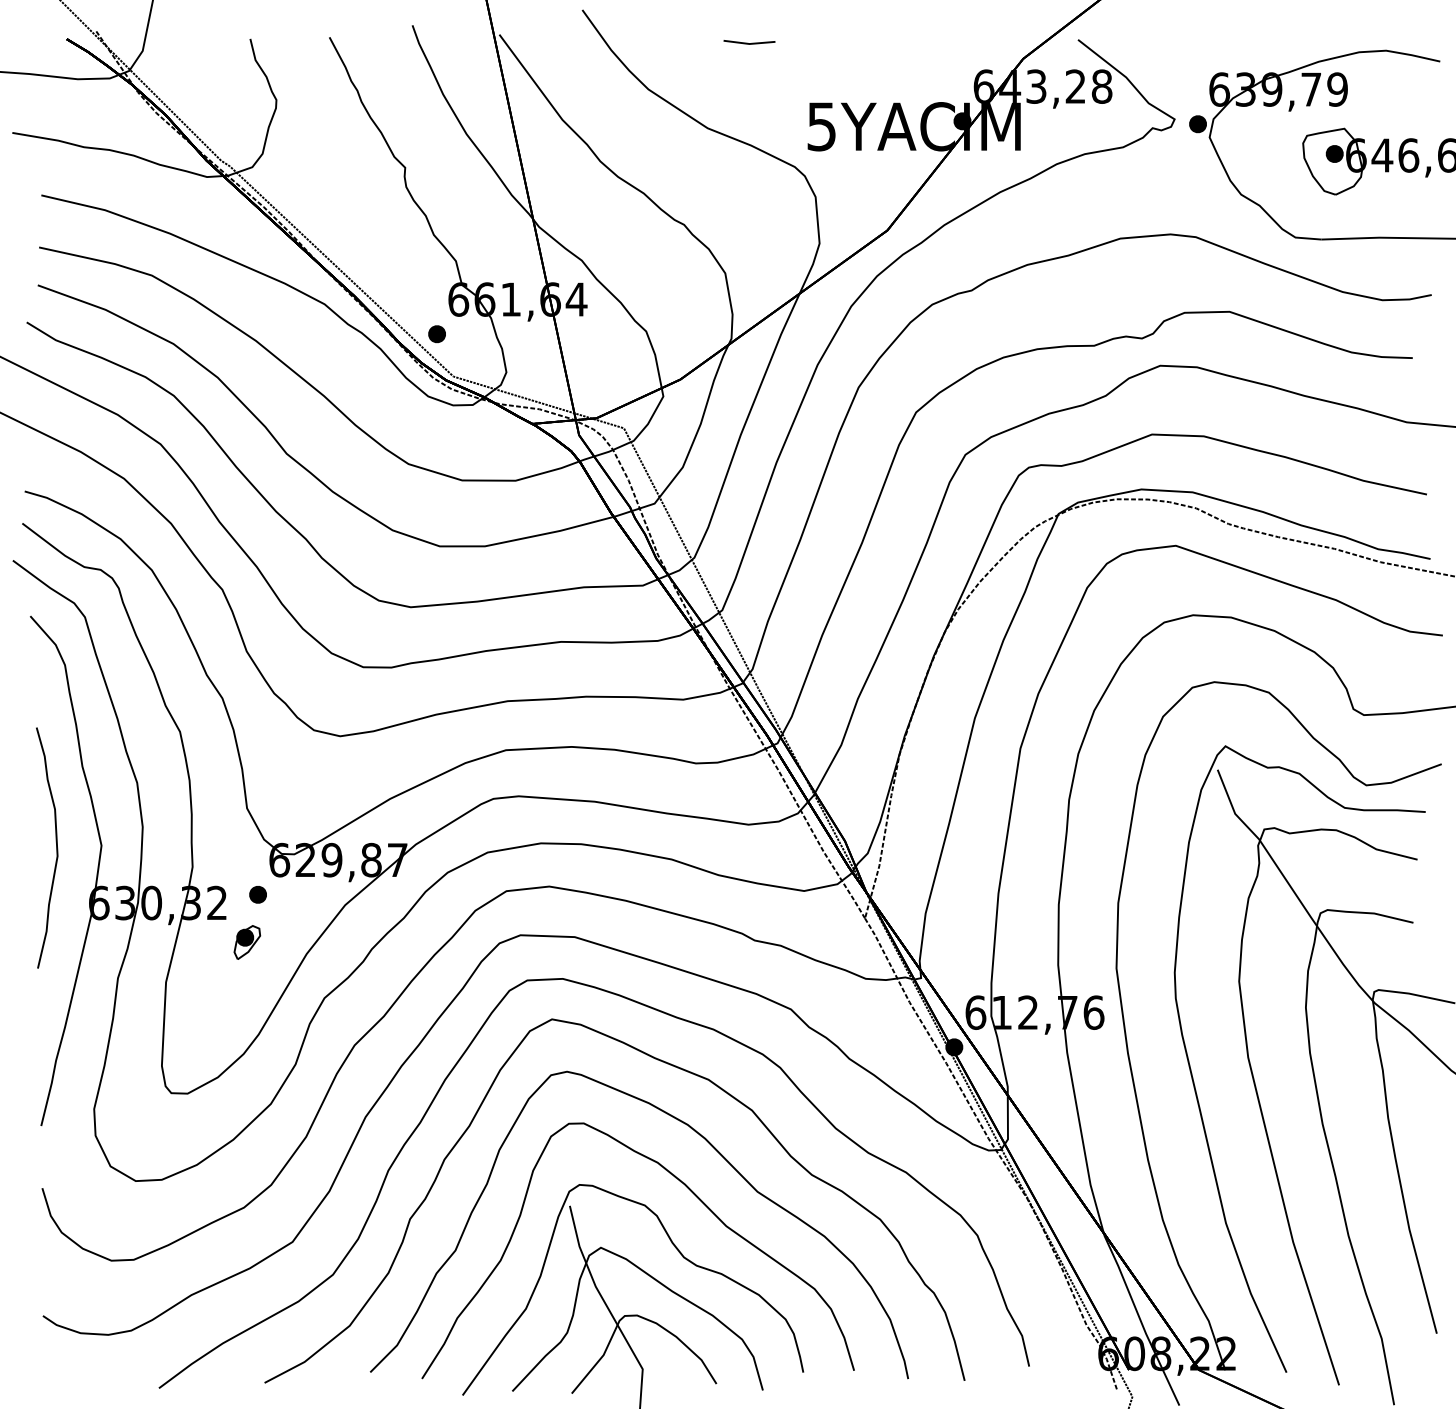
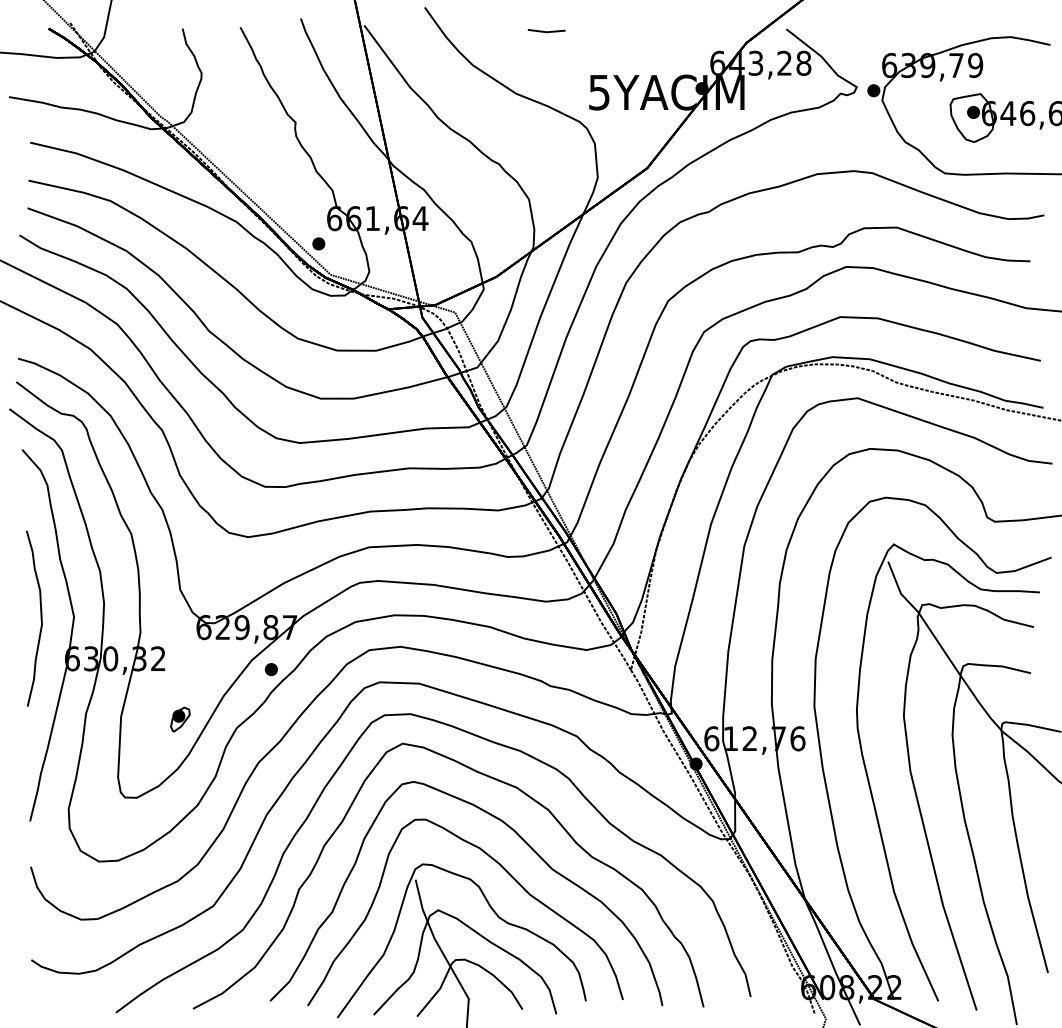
part: (257, 894) -> (270, 669), moved
part: (247, 942) -> (180, 719), moved

